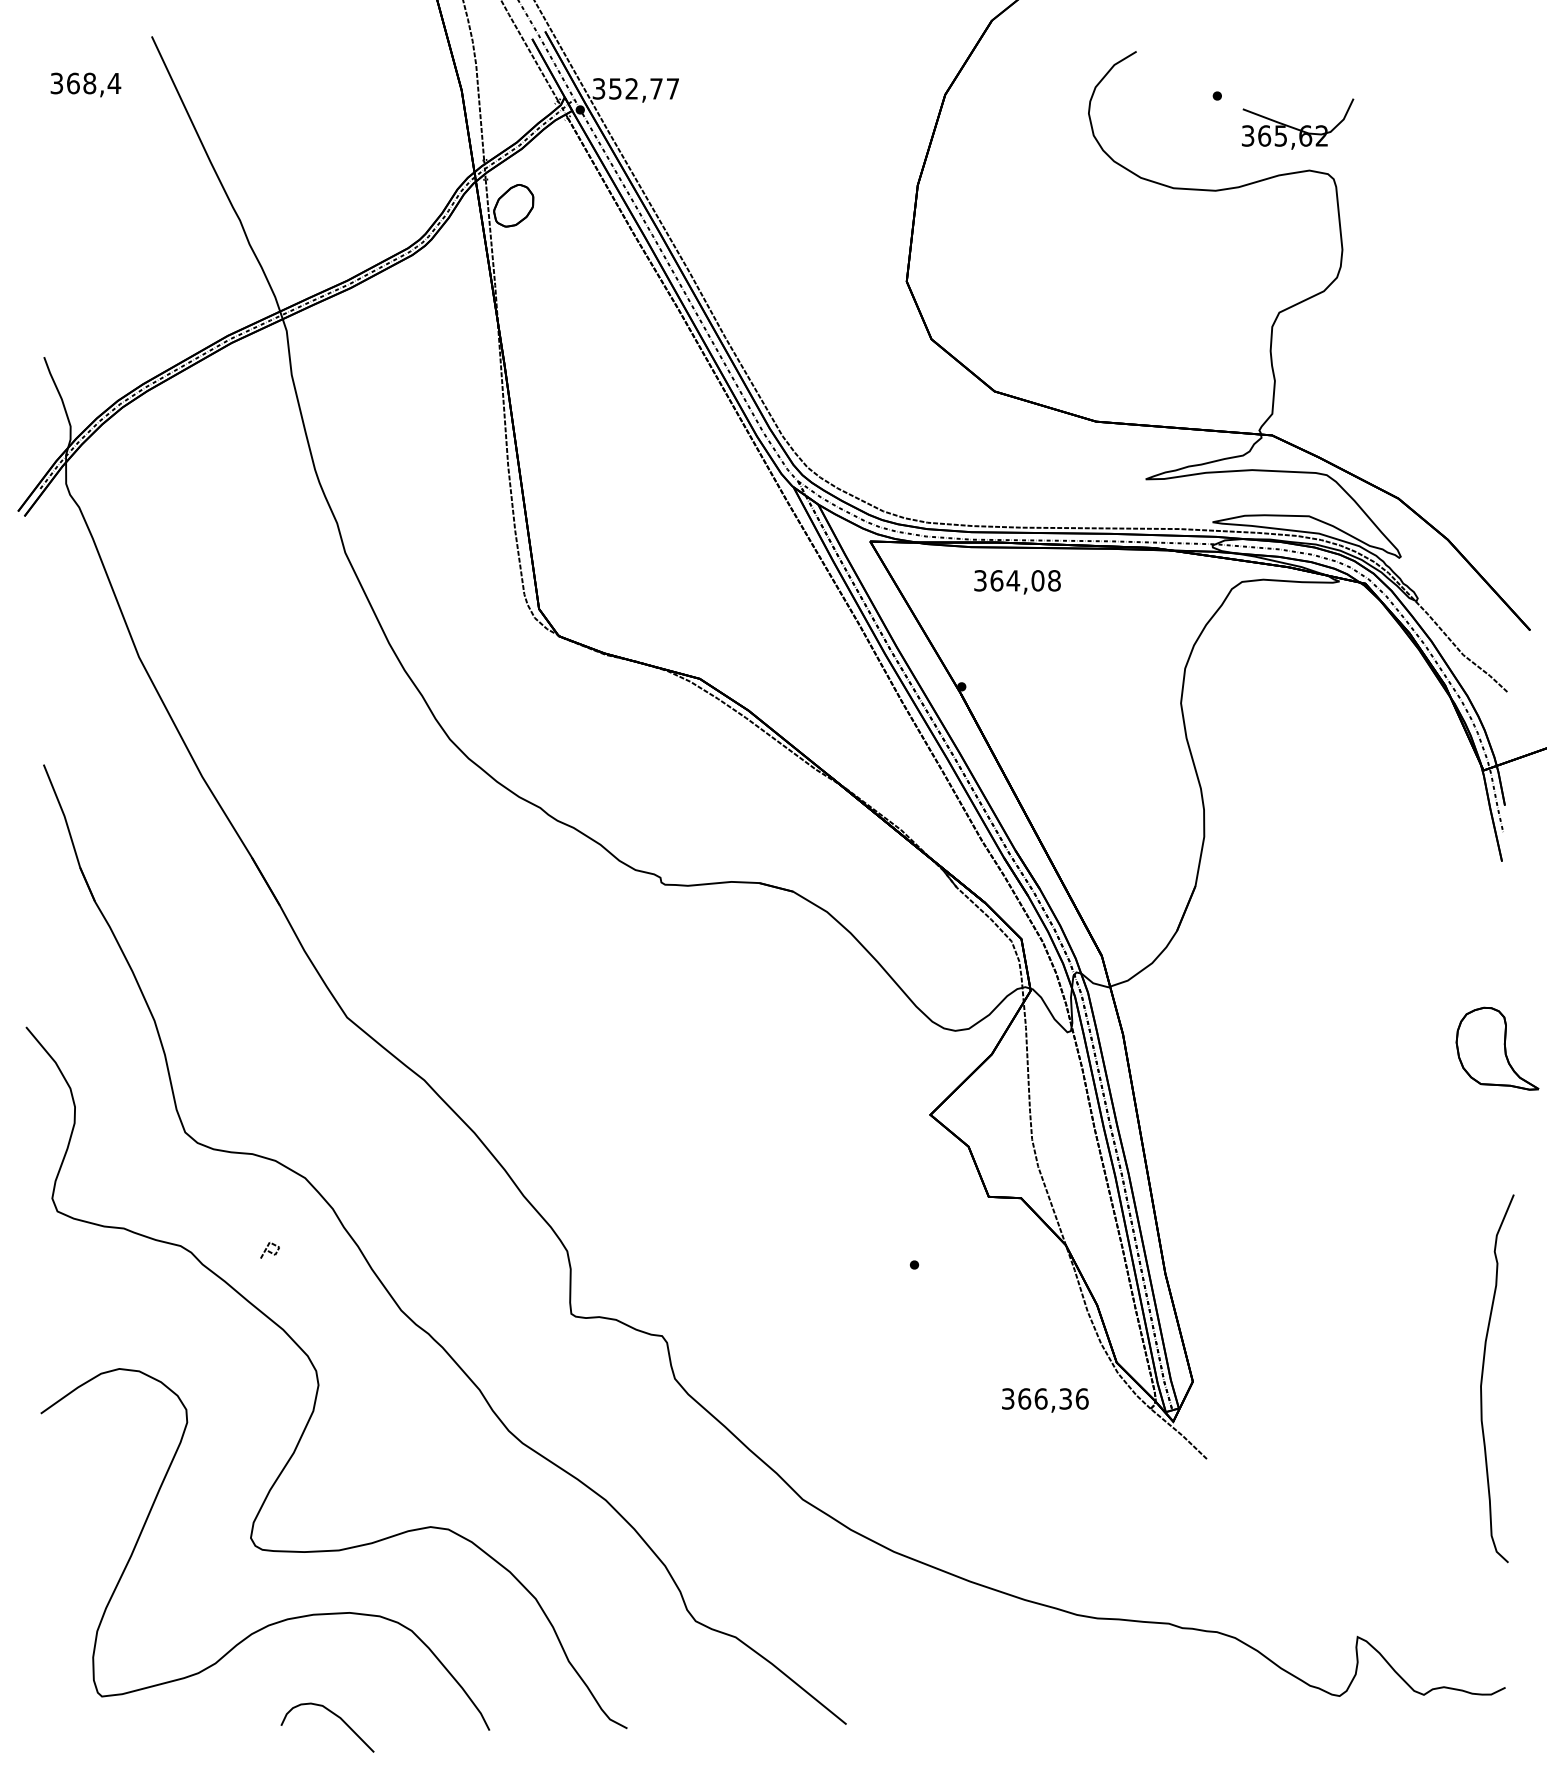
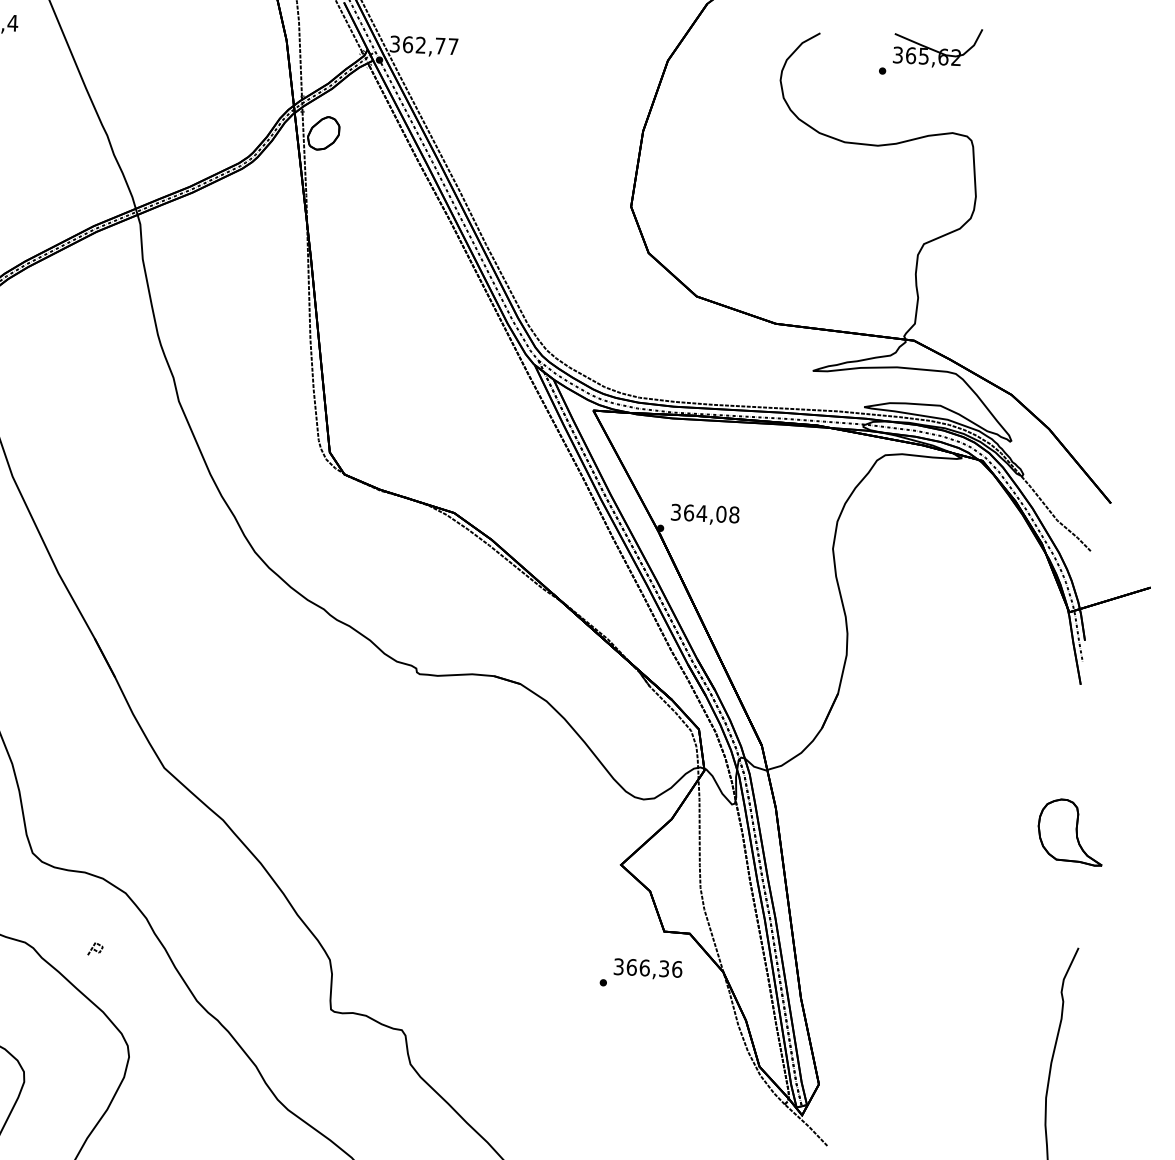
text: (615, 88) -> (408, 44), 352,77 -> 362,77
part: (1298, 123) -> (938, 47), moved
text: (1017, 582) -> (705, 514), moved
text: (1045, 1400) -> (648, 969), moved

